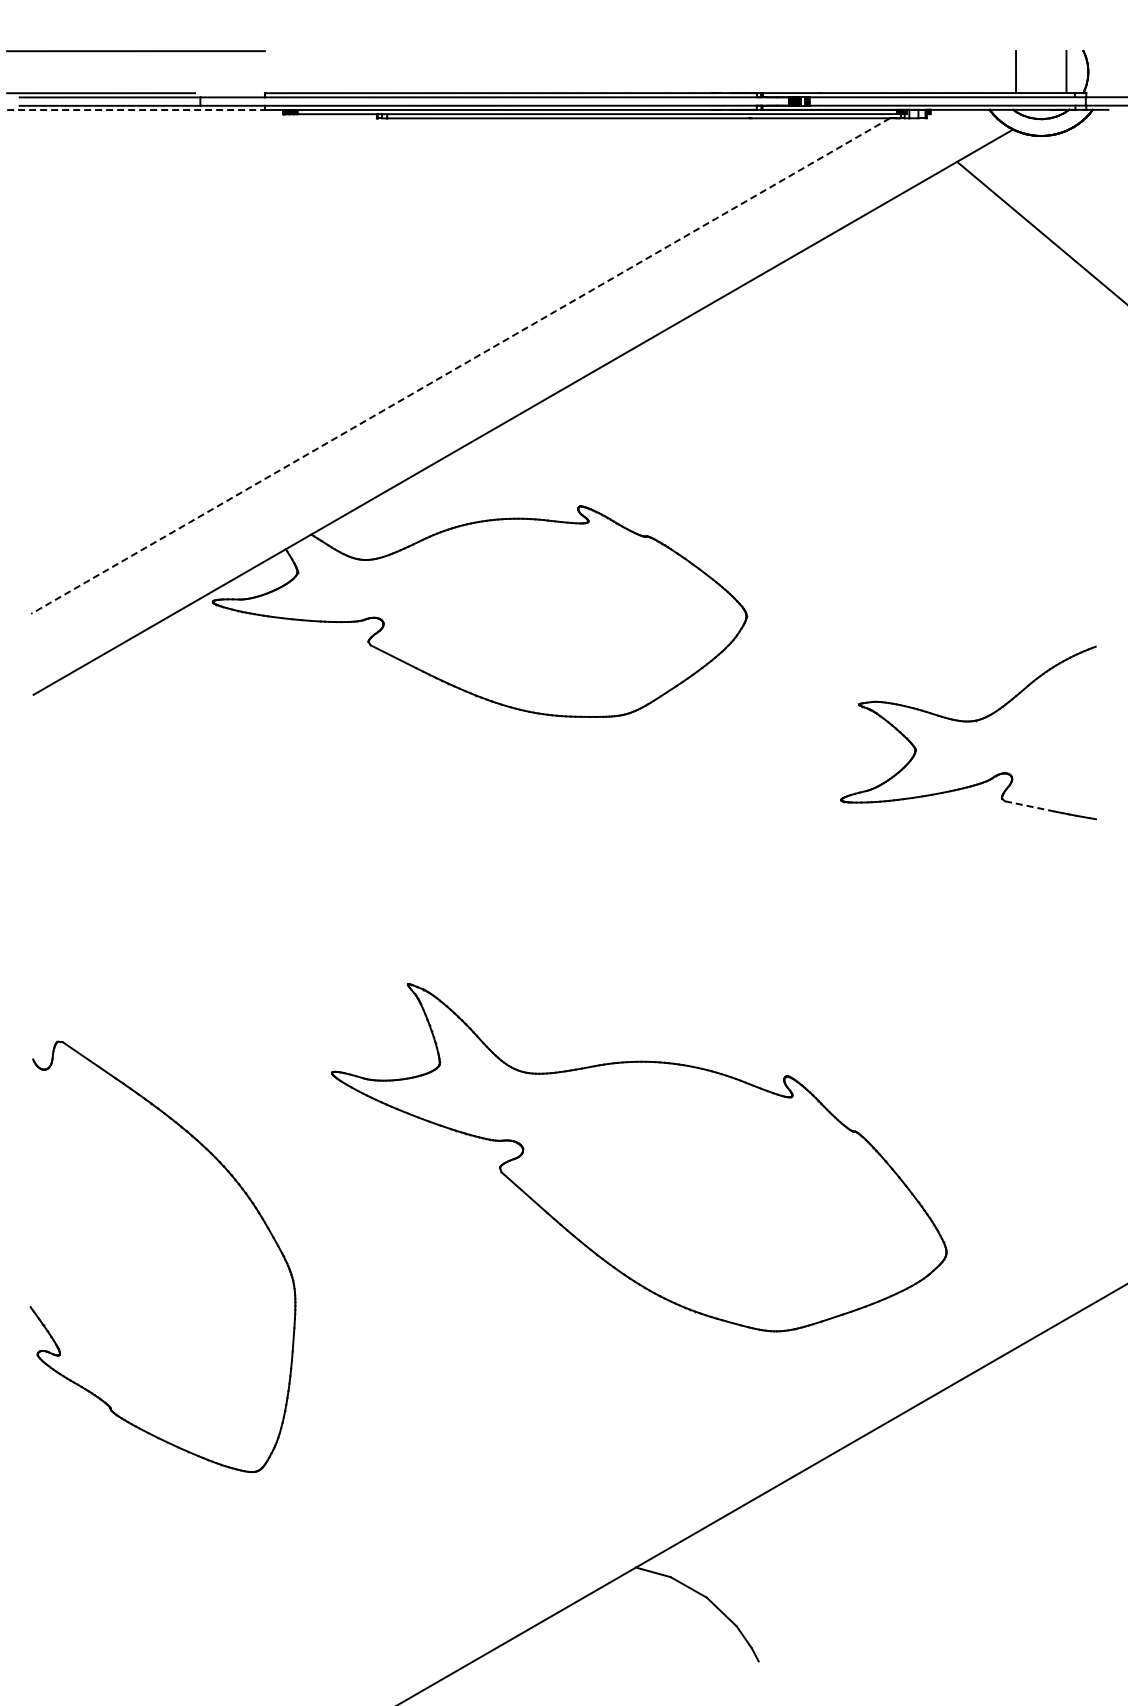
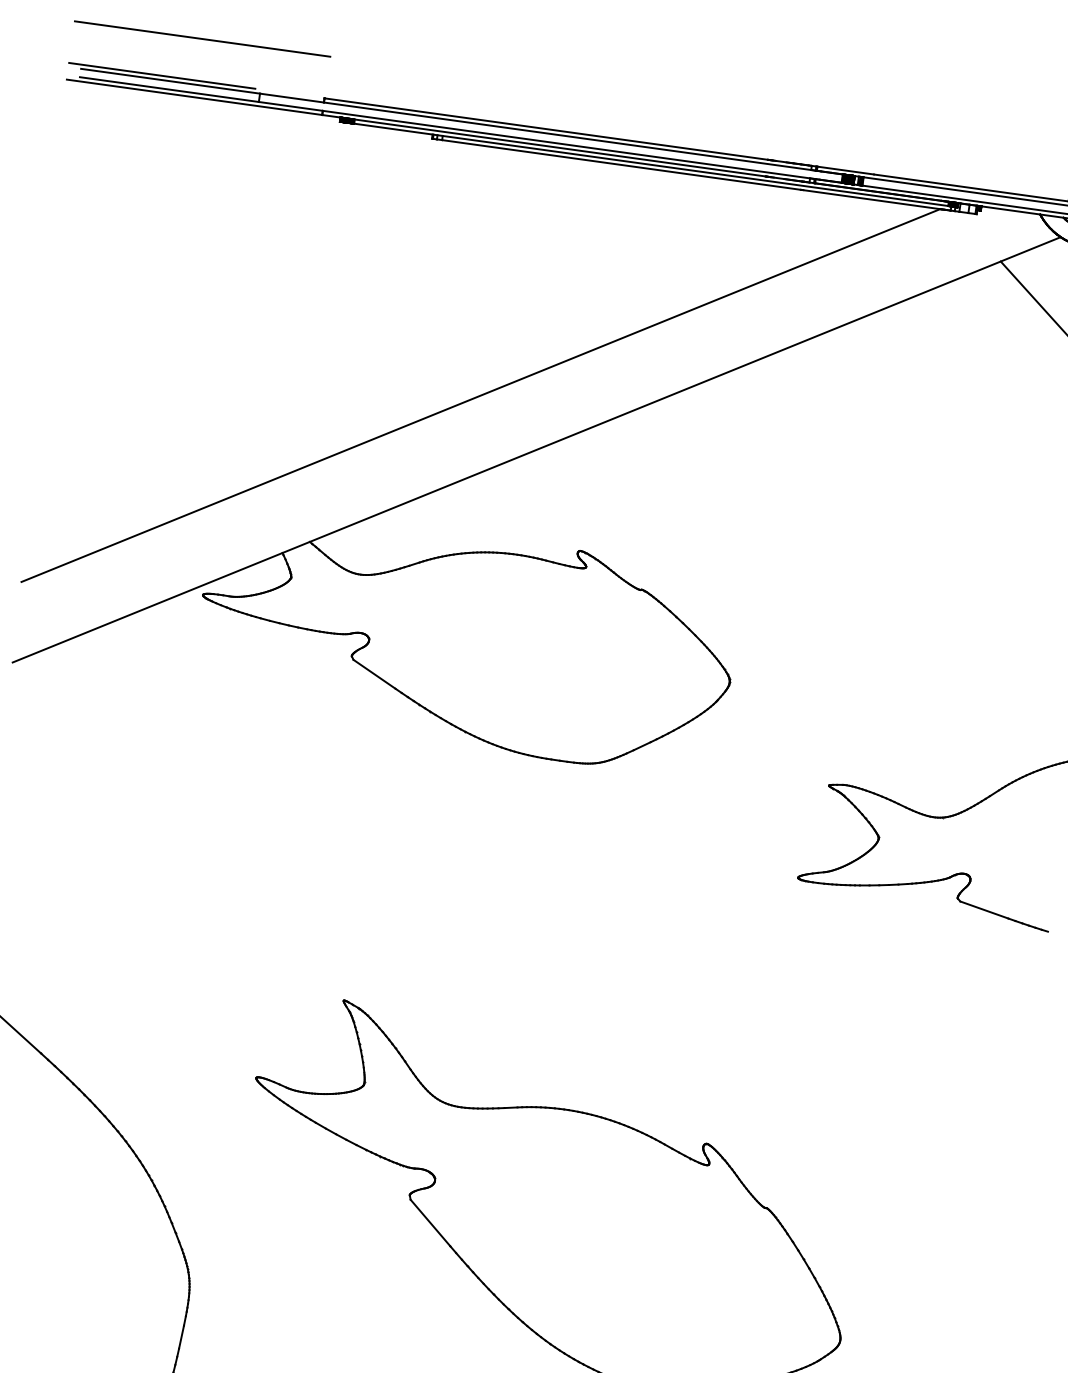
line: (136, 110) -> (194, 97), dashed -> solid
line: (460, 366) -> (480, 395), dashed -> solid
line: (1030, 806) -> (984, 910), dashed -> solid

